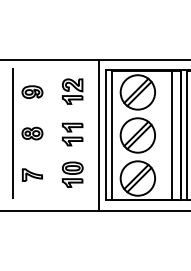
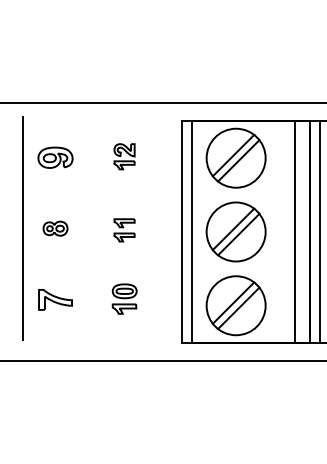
part: (72, 91) -> (124, 156), size x0.6
part: (32, 133) -> (55, 228), size x0.7
part: (72, 134) -> (124, 230), size x0.6
line: (98, 135) -> (168, 232), removed
part: (72, 174) -> (124, 298), size x0.7

